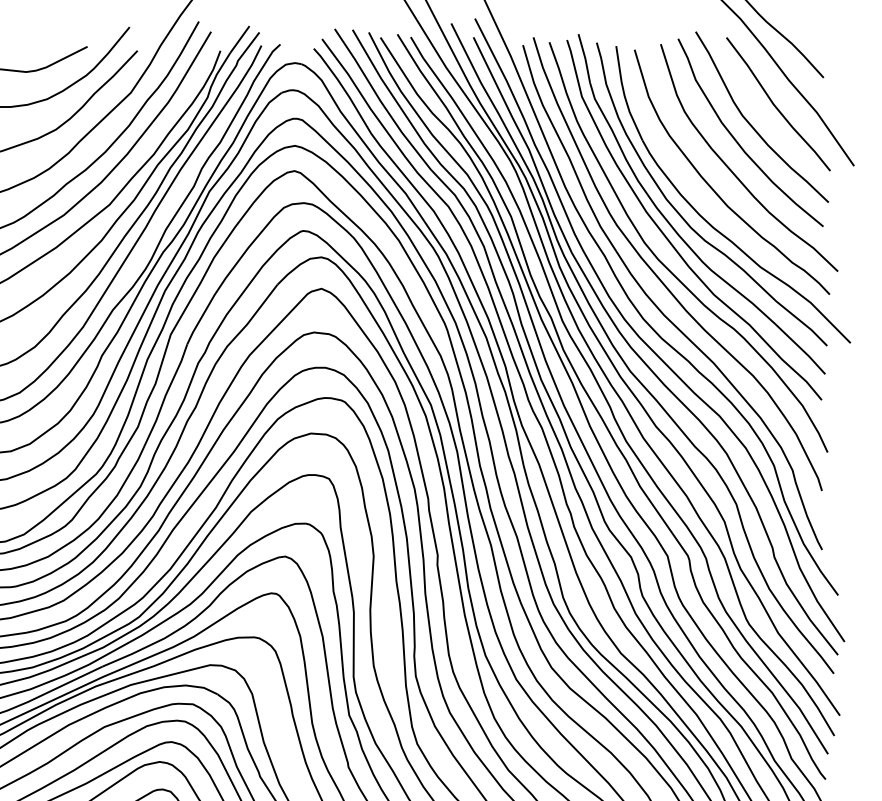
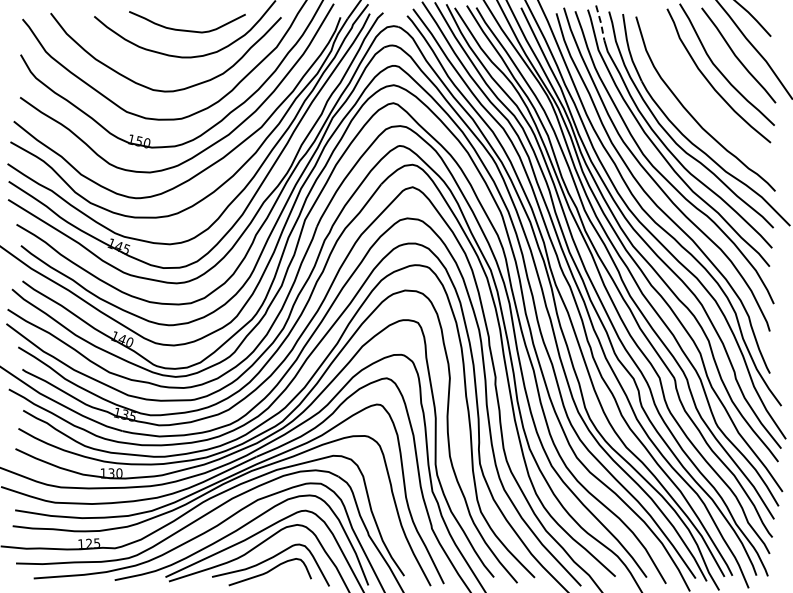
line: (584, 57) -> (600, 22), solid -> dashed
curve: (730, 167) -> (704, 100), removed

